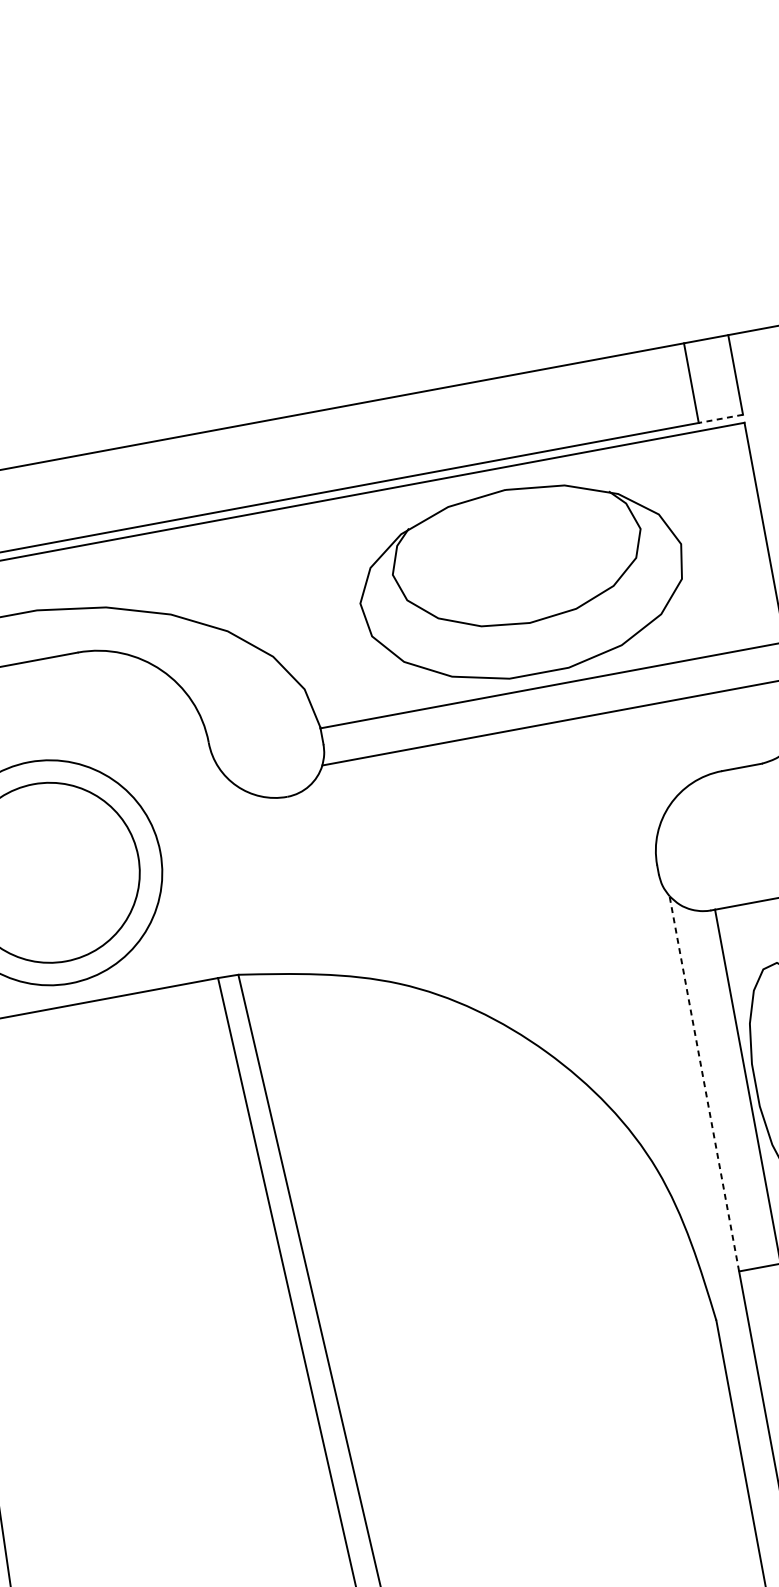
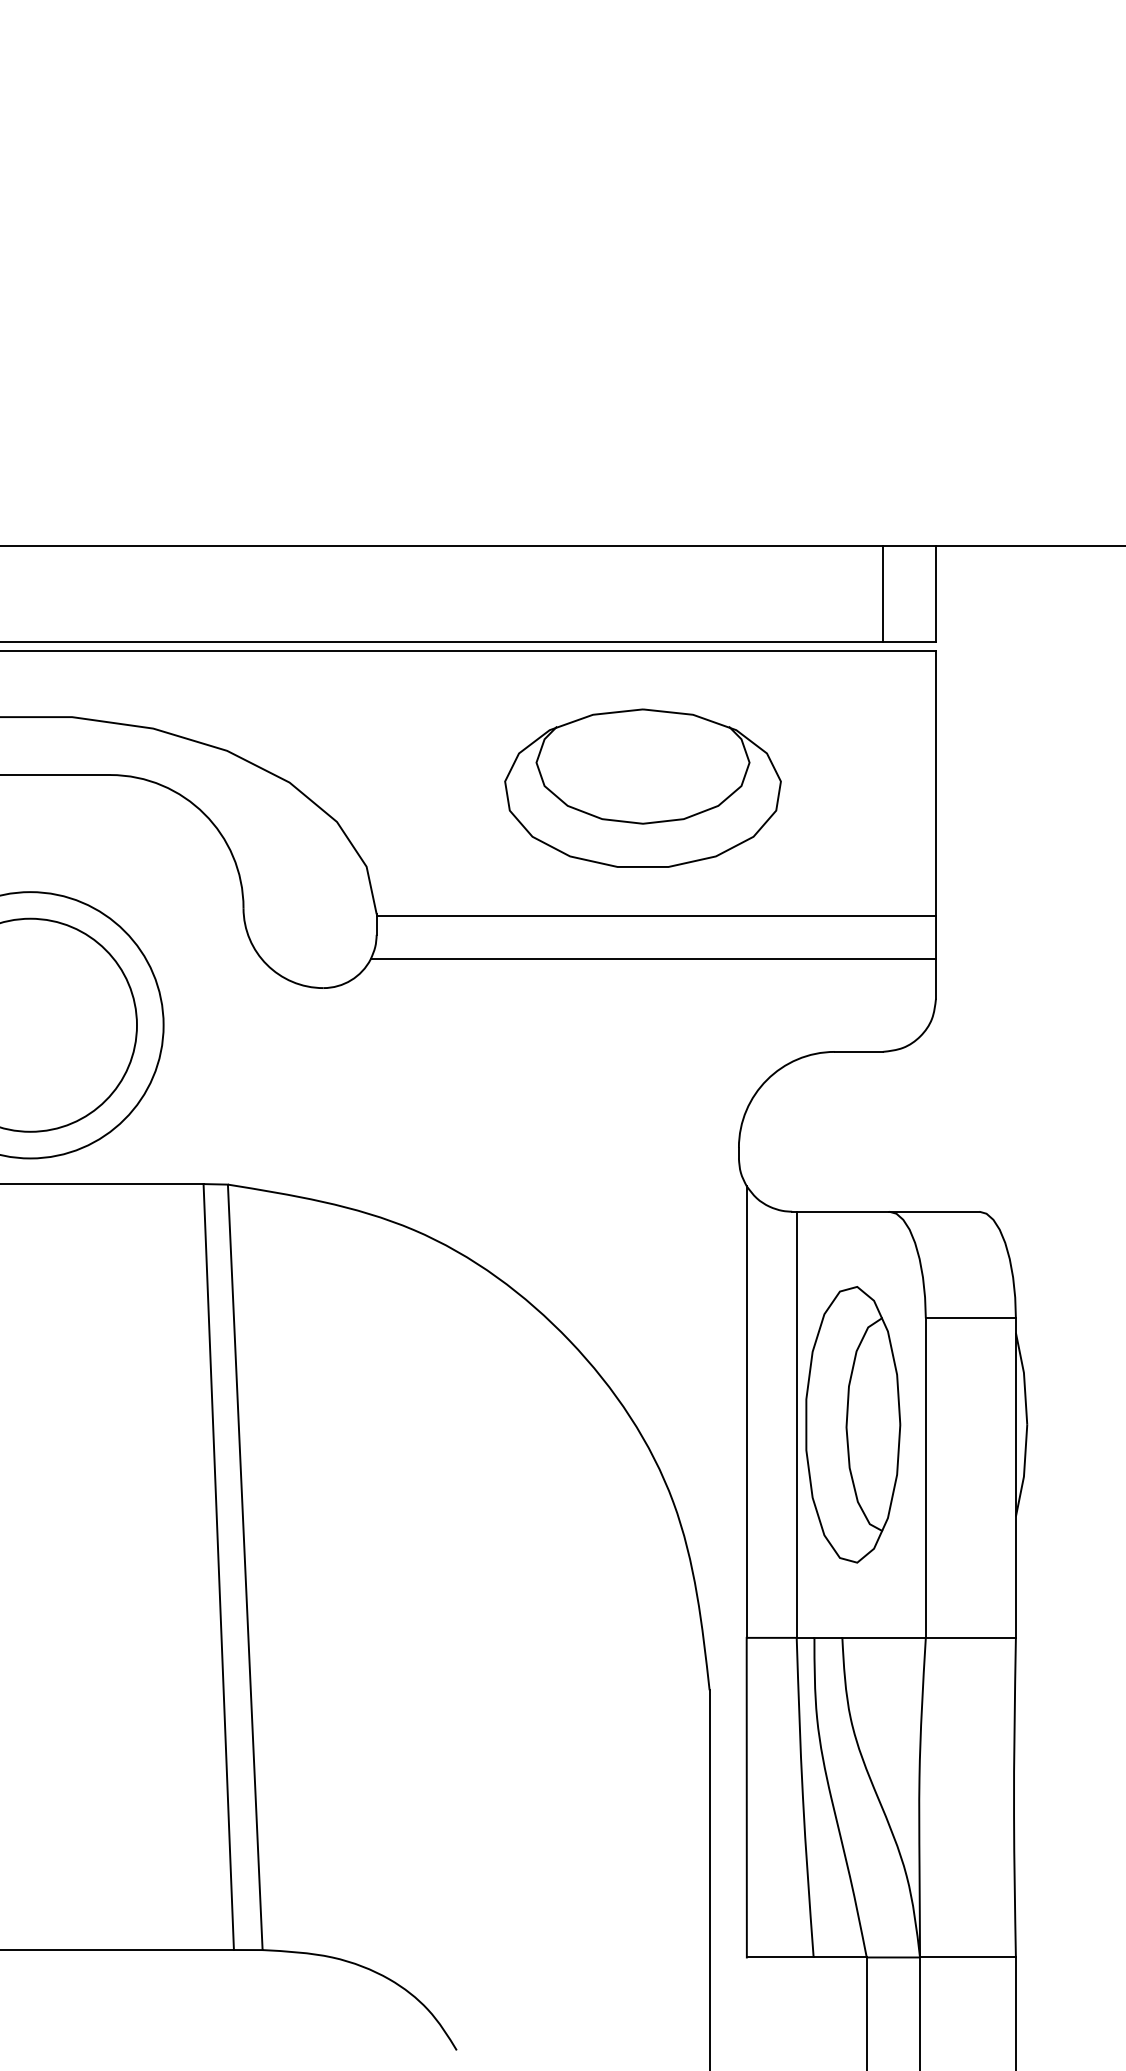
line: (720, 418) -> (909, 641), dashed -> solid
part: (521, 581) -> (642, 787), size x0.71
line: (704, 1084) -> (746, 1412), dashed -> solid

